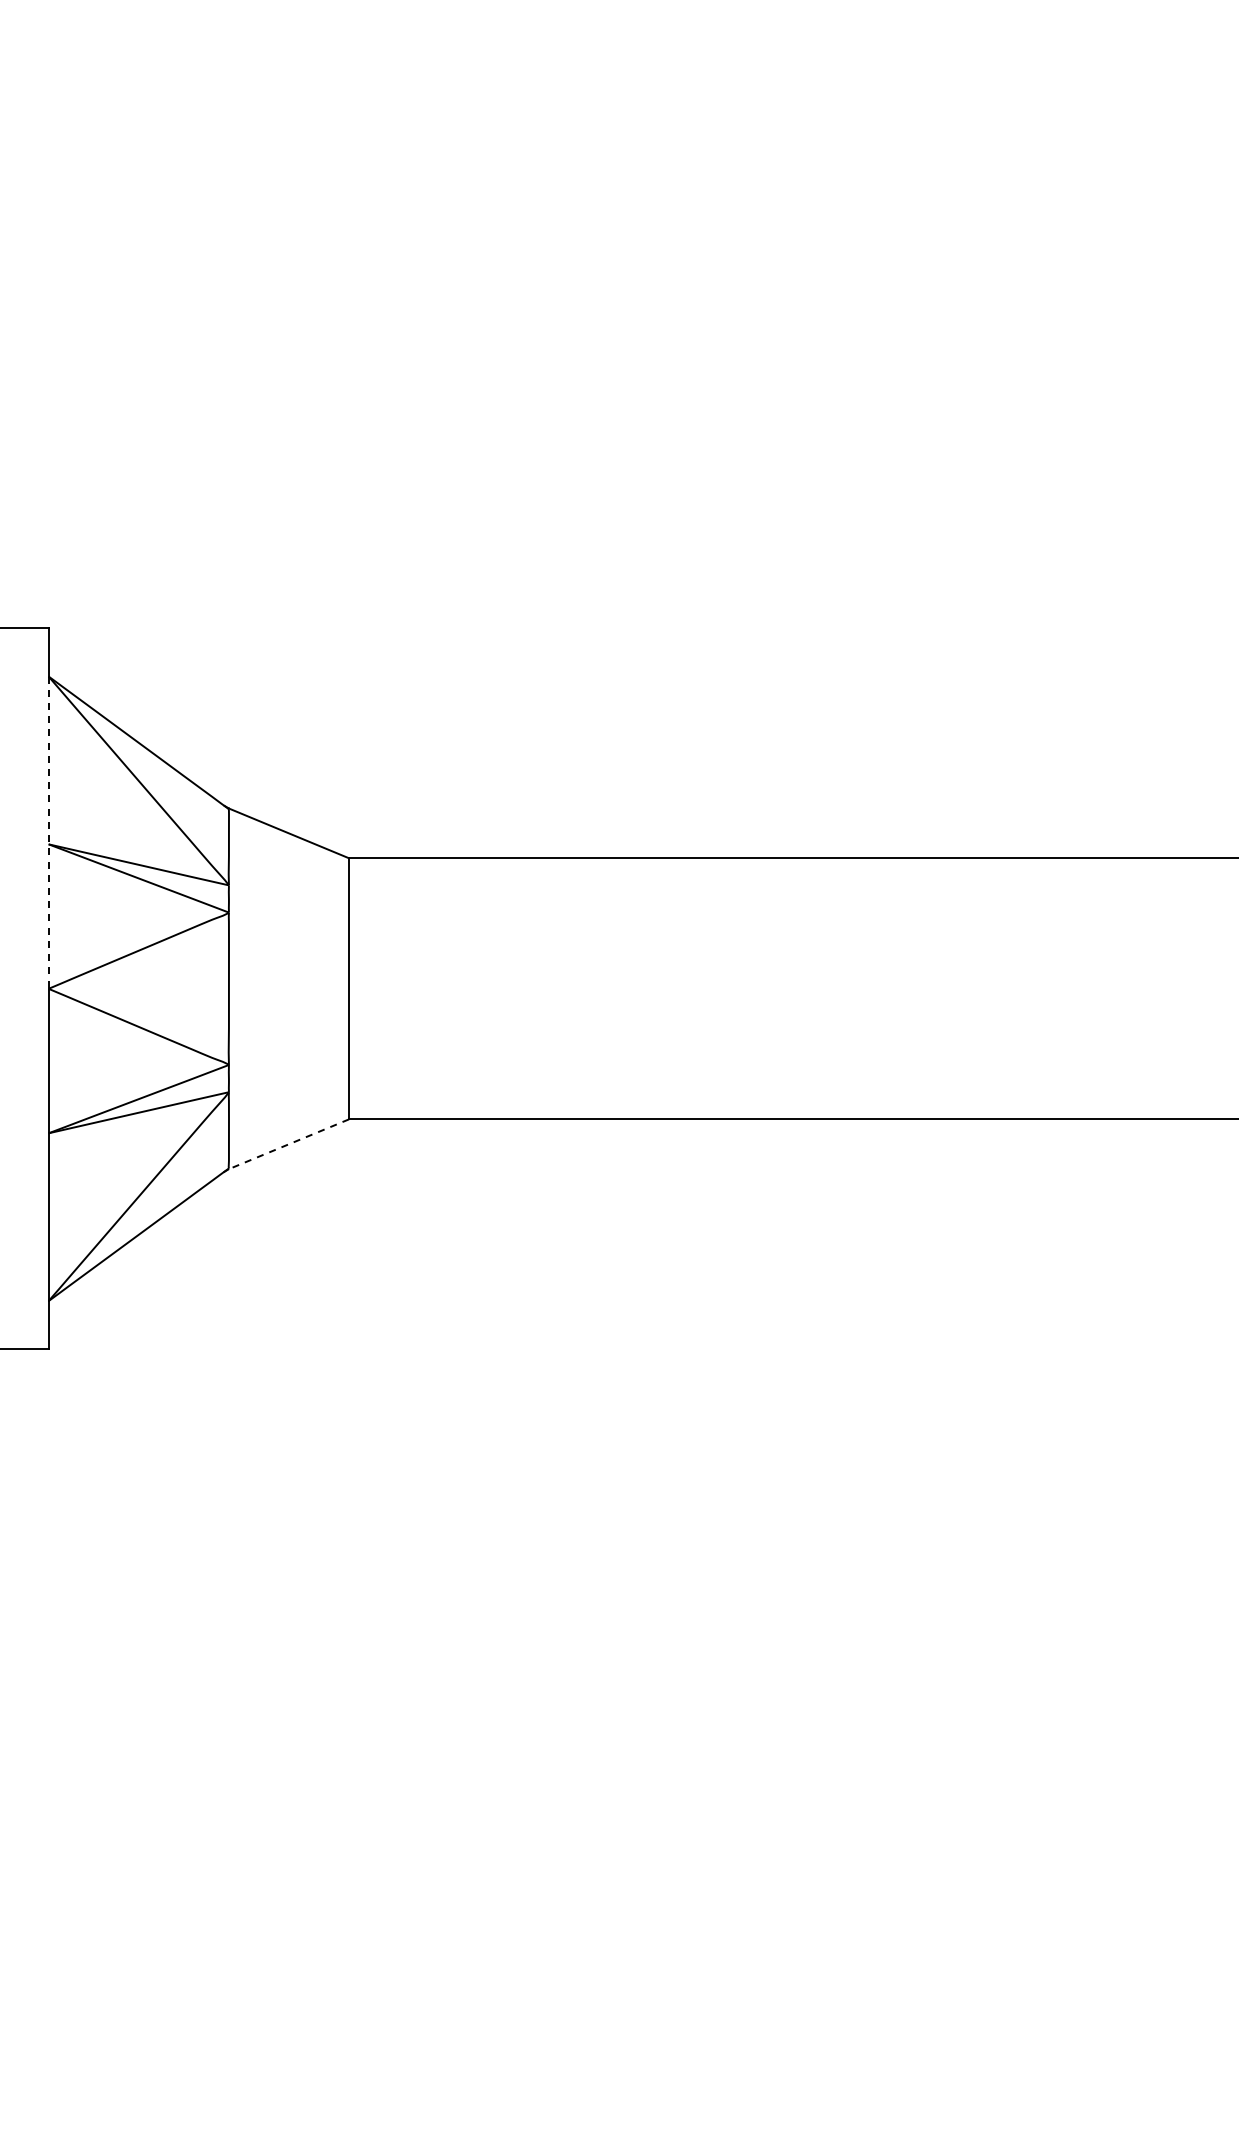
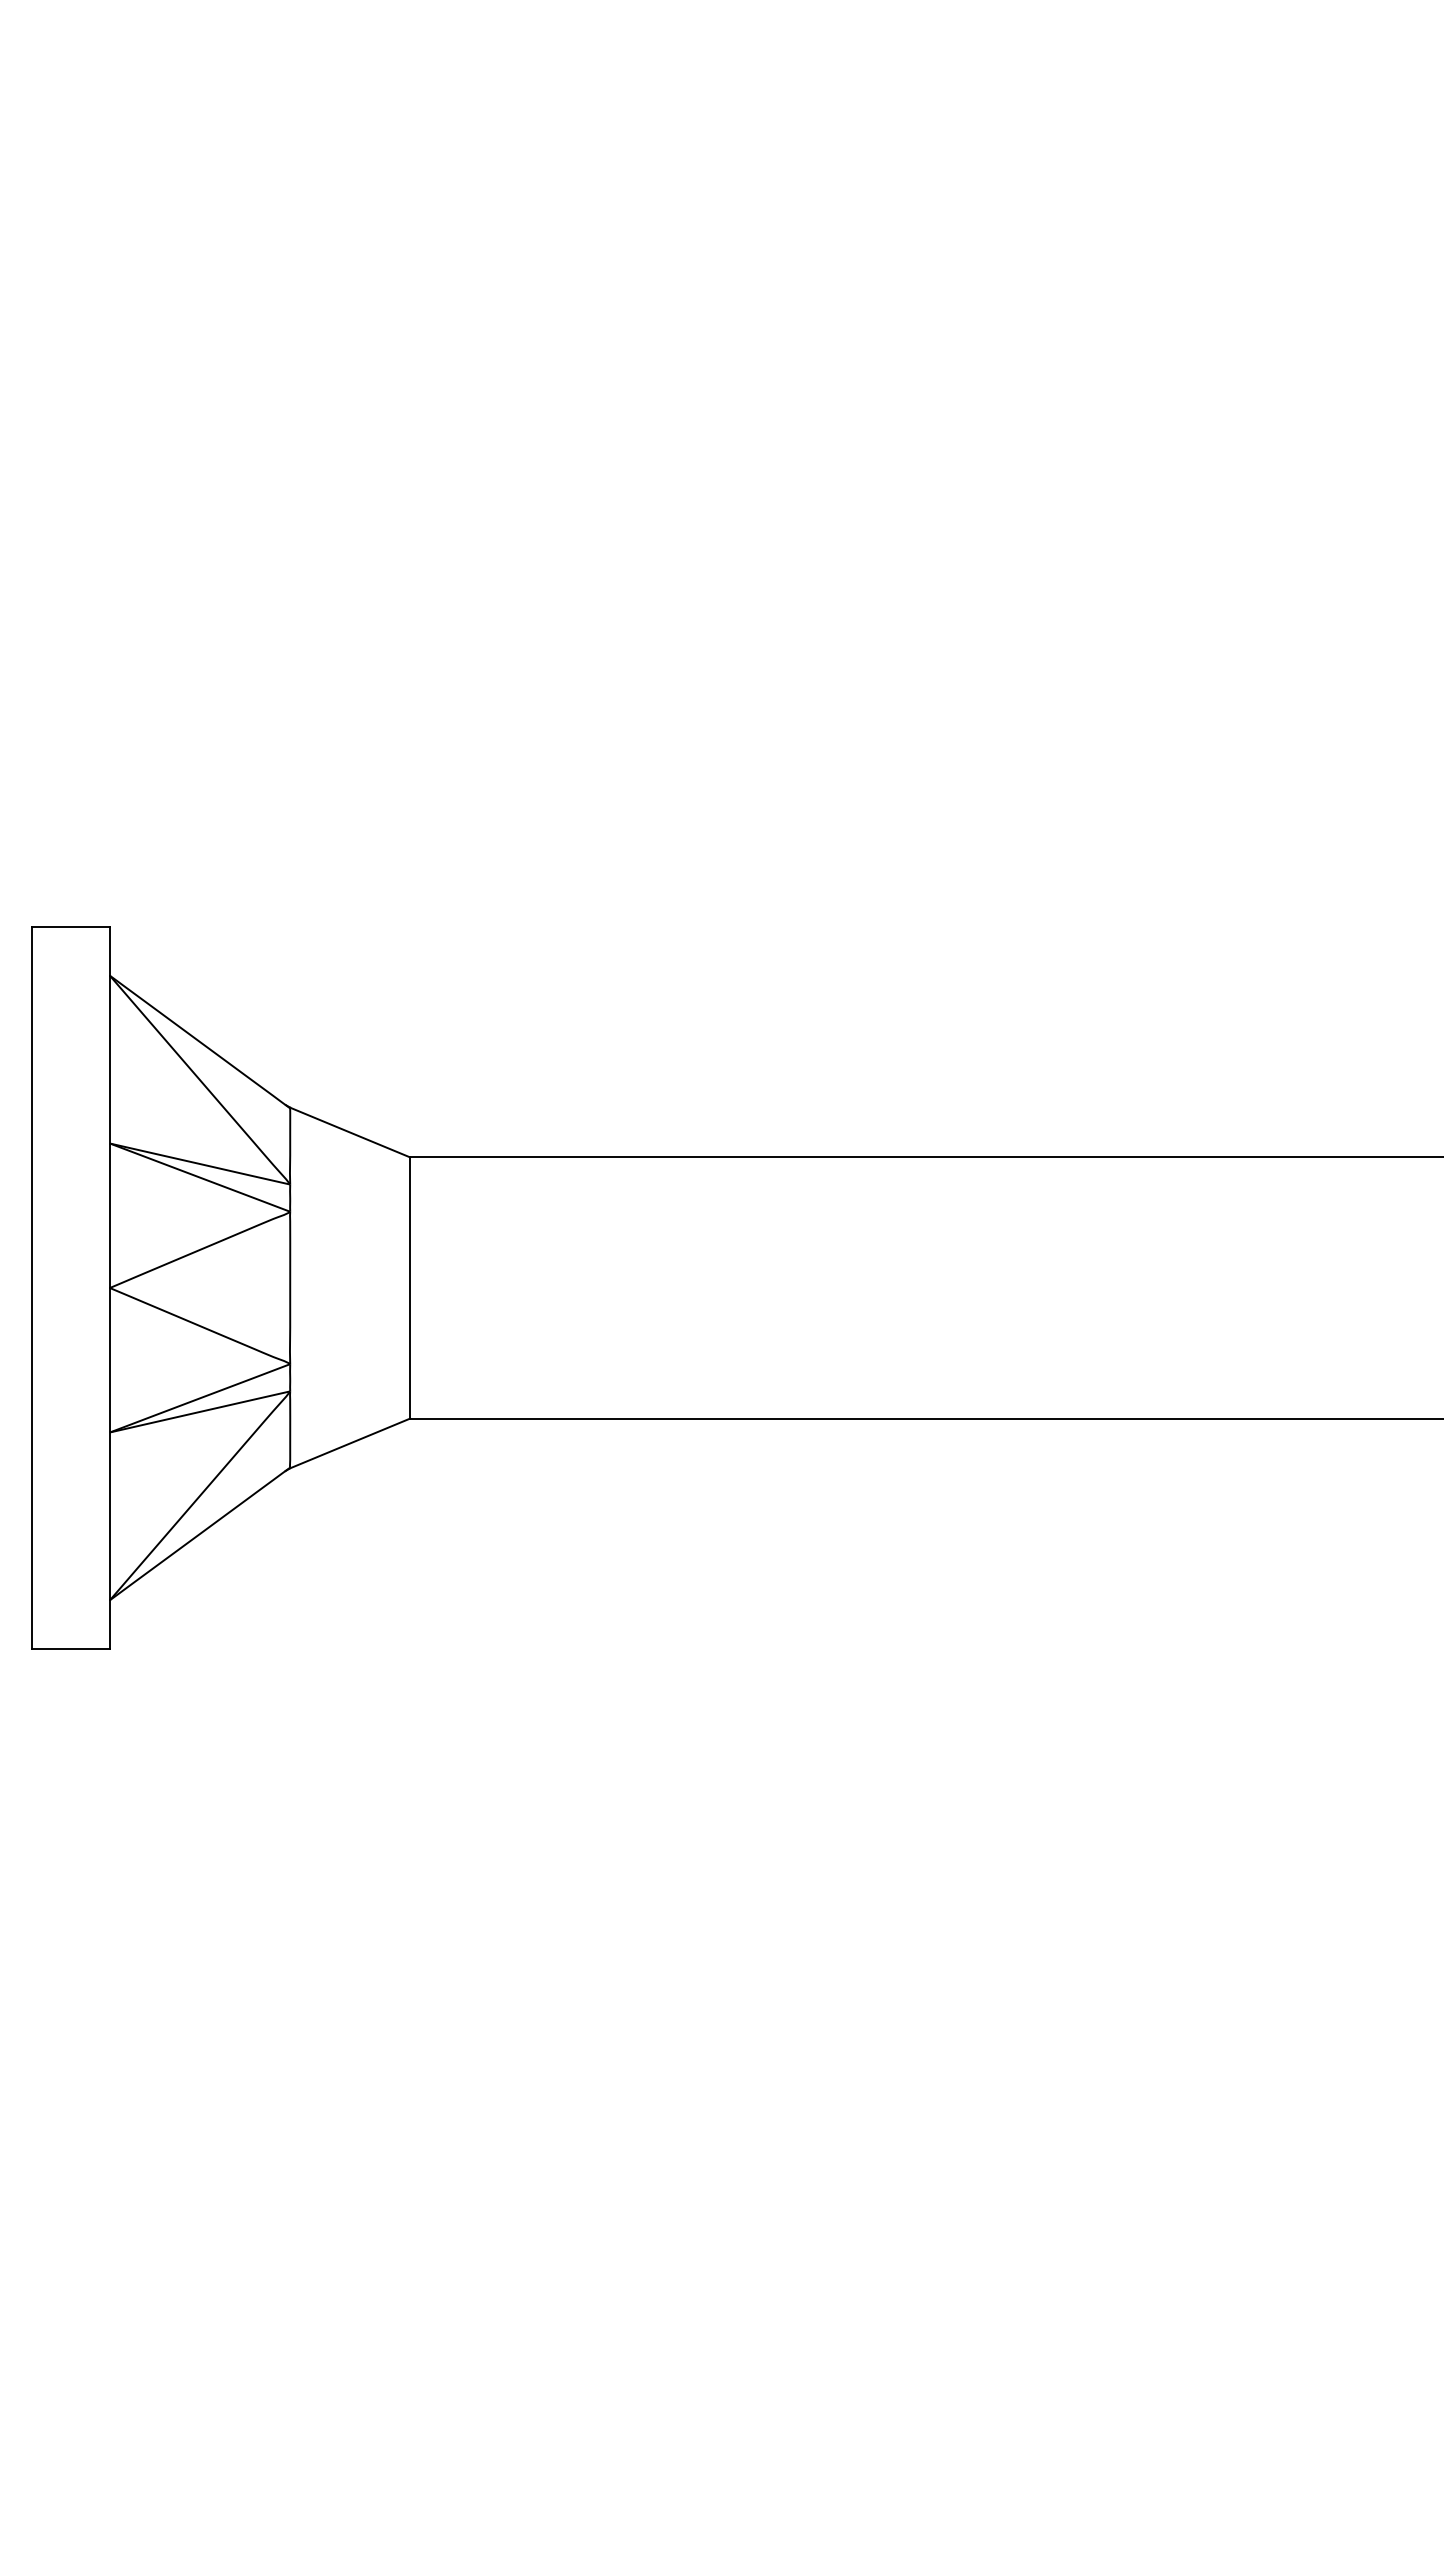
line: (48, 833) -> (109, 1132), dashed -> solid
line: (289, 1144) -> (350, 1443), dashed -> solid

